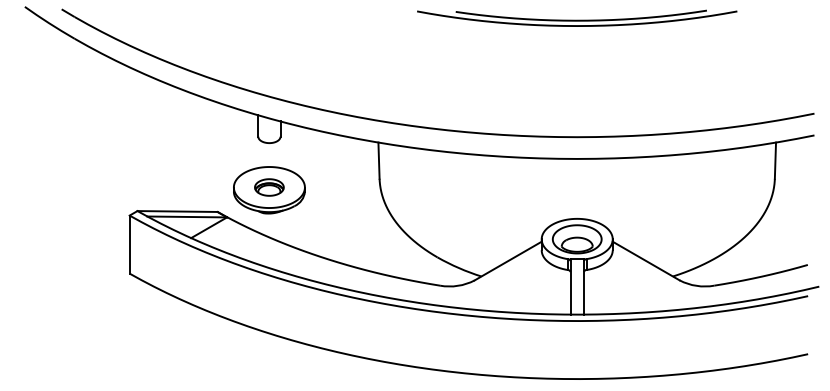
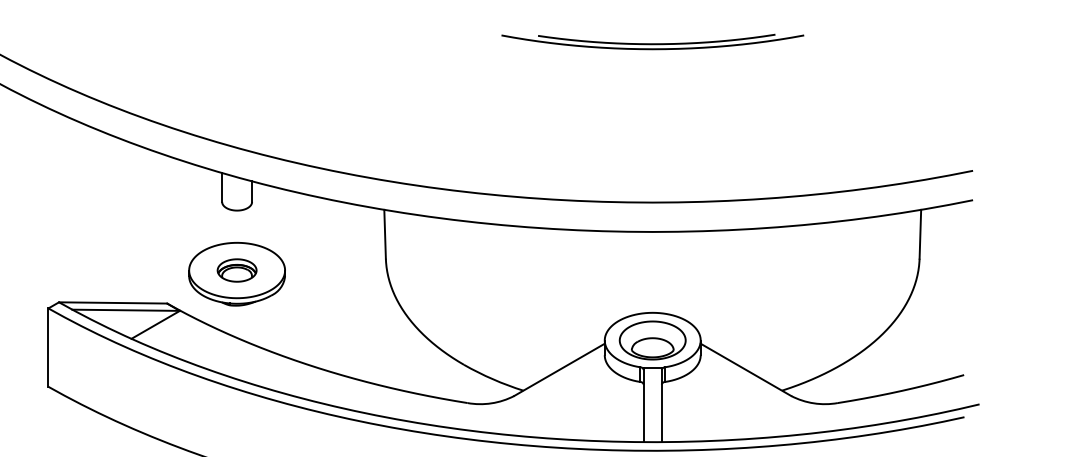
part: (577, 17) -> (653, 40), size x0.7

